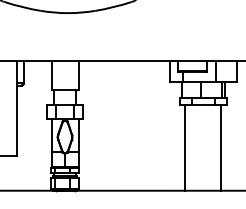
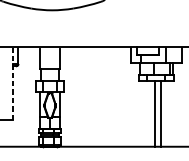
line: (16, 108) -> (12, 83), solid -> dashed
line: (185, 147) -> (161, 113), moved
line: (221, 147) -> (155, 113), moved

